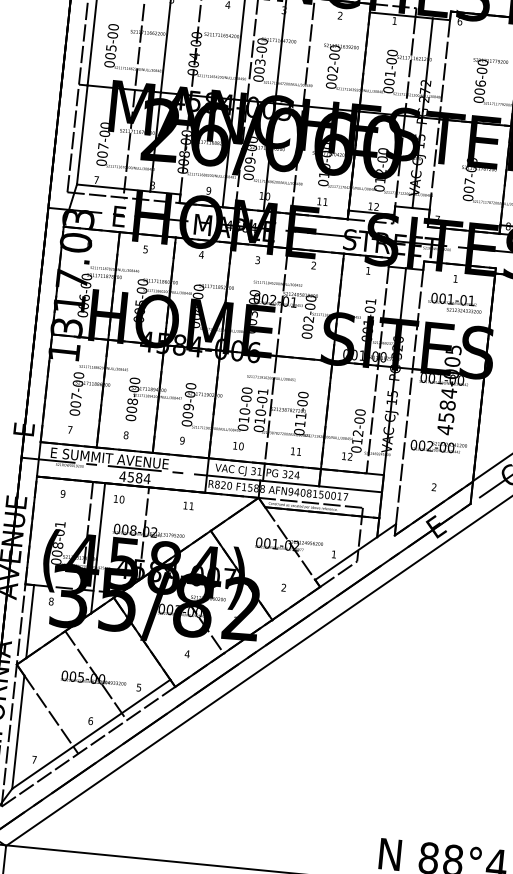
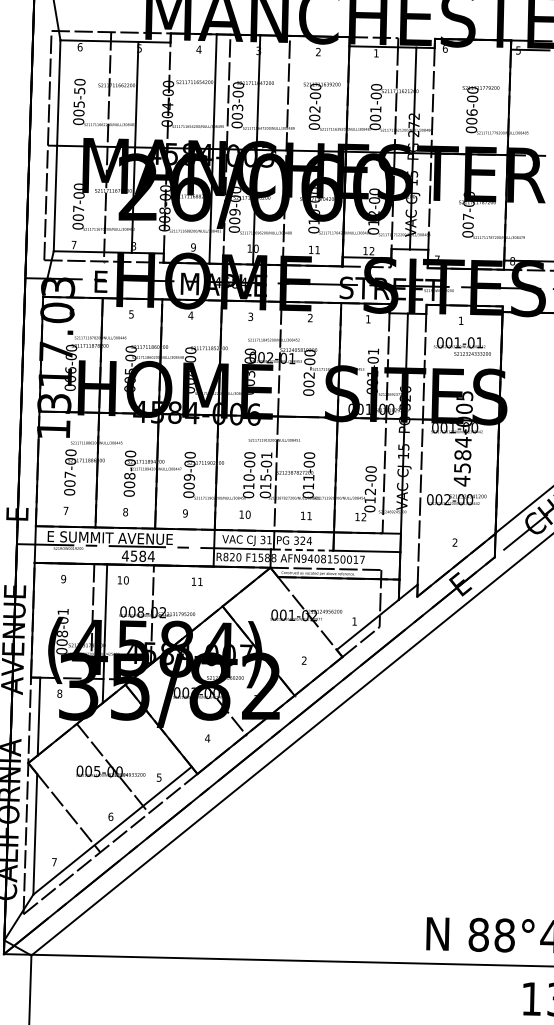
text: (112, 34) -> (79, 90), 005-00 -> 005-50
text: (260, 412) -> (265, 477), 010-01 -> 015-01
line: (290, 483) -> (303, 550), solid -> dashed

